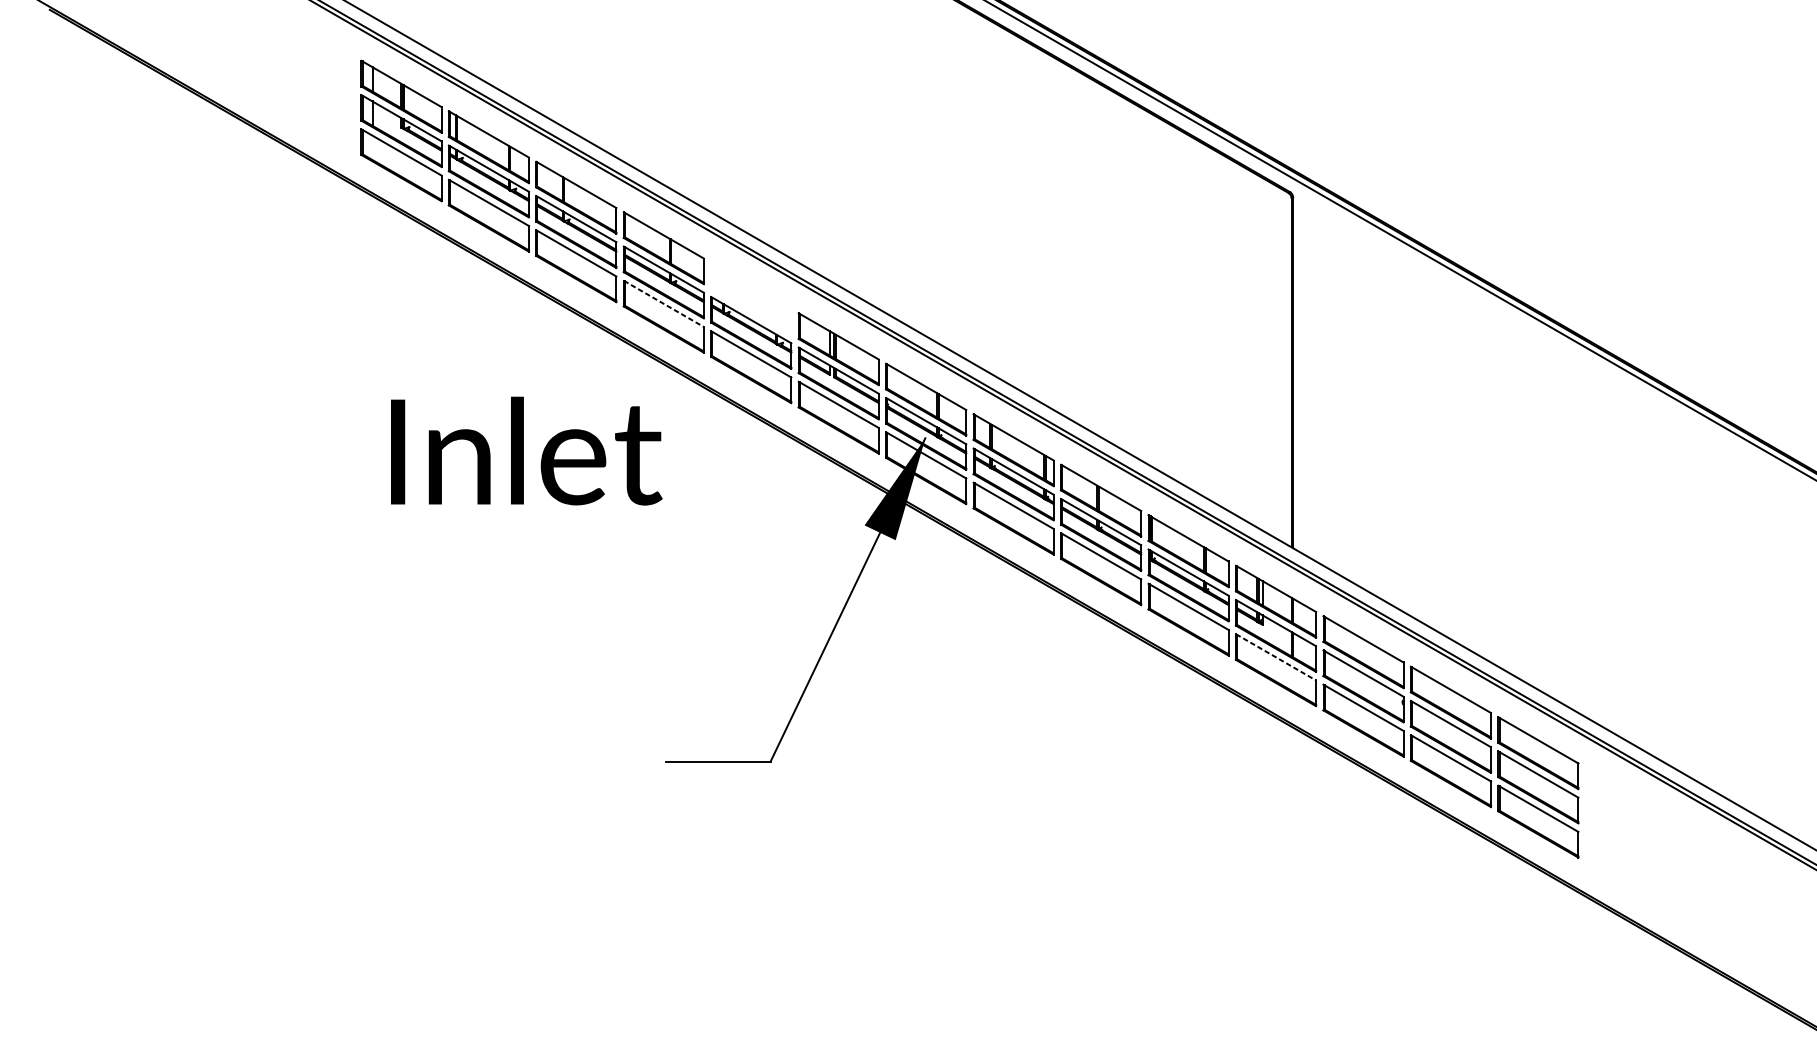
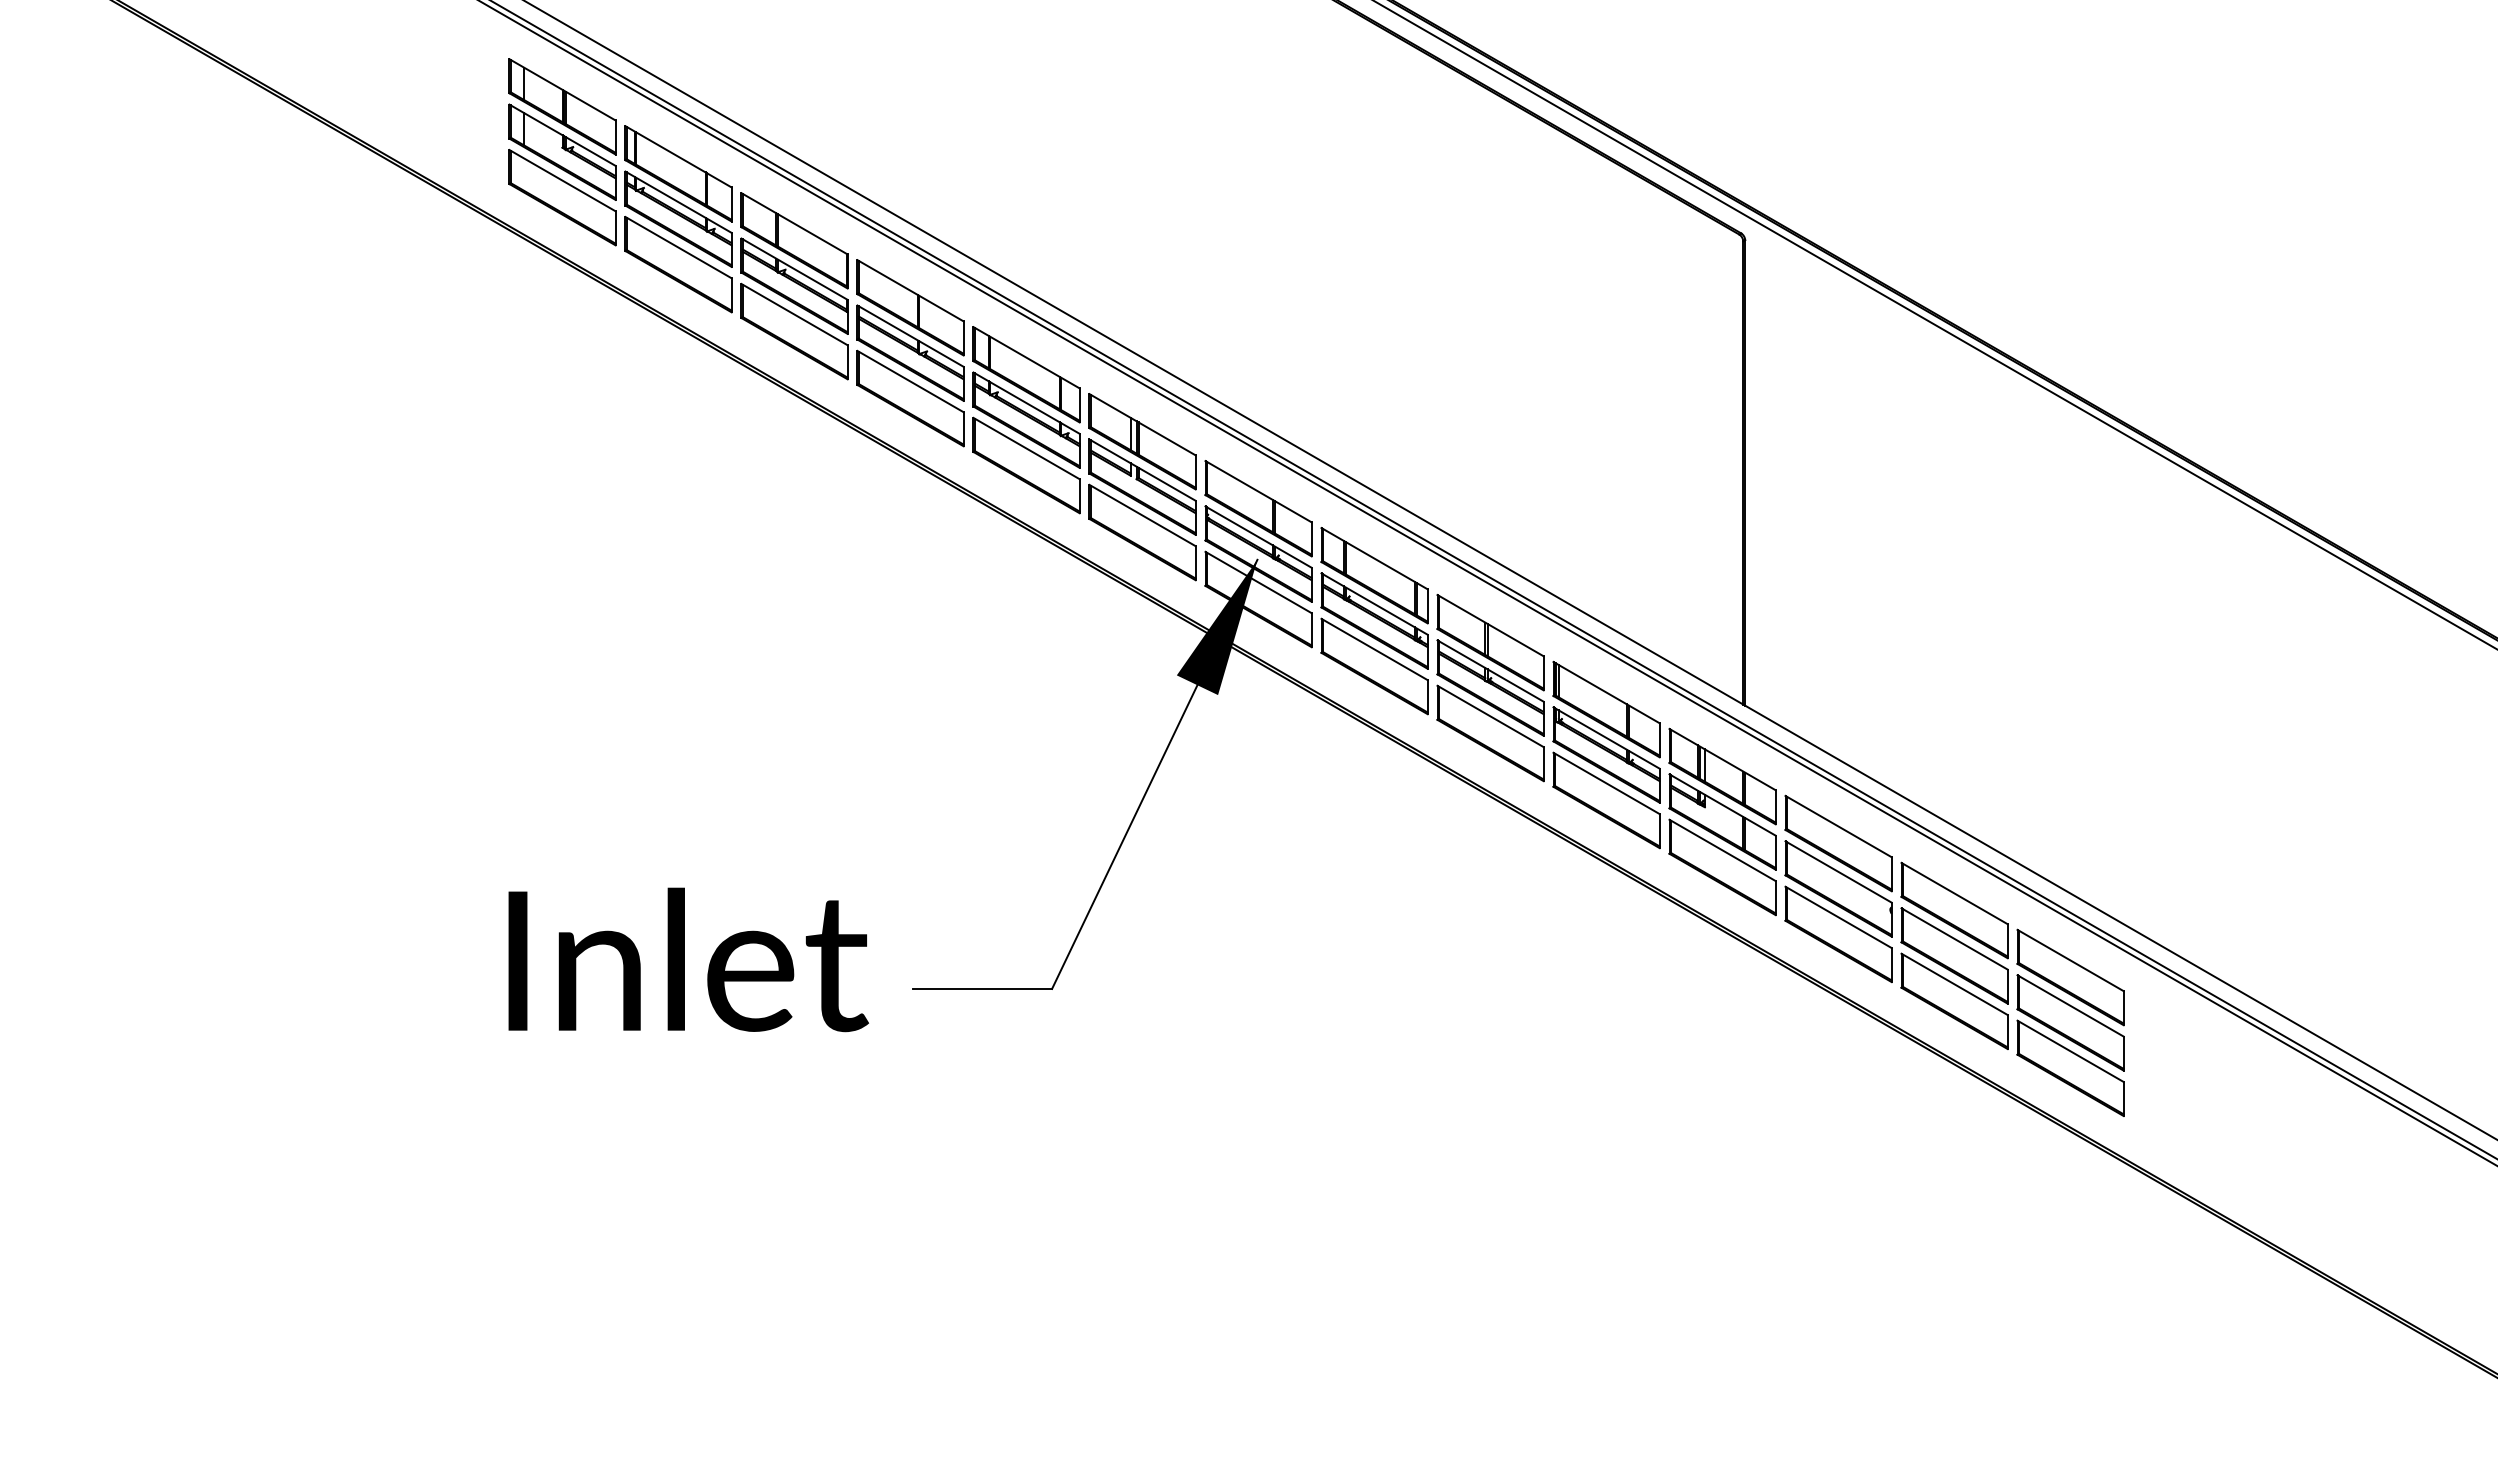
part: (751, 298) -> (1026, 374), added
line: (664, 303) -> (911, 381), dashed -> solid
text: (526, 450) -> (688, 959), moved
line: (1276, 657) -> (1723, 850), dashed -> solid

